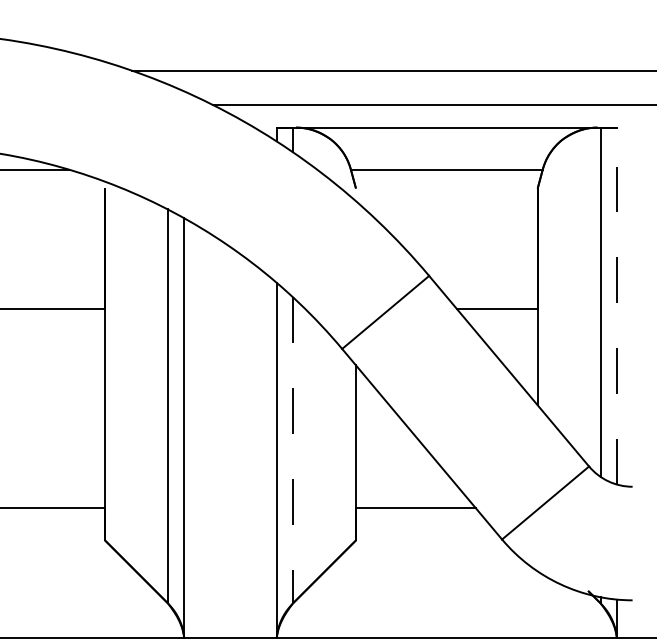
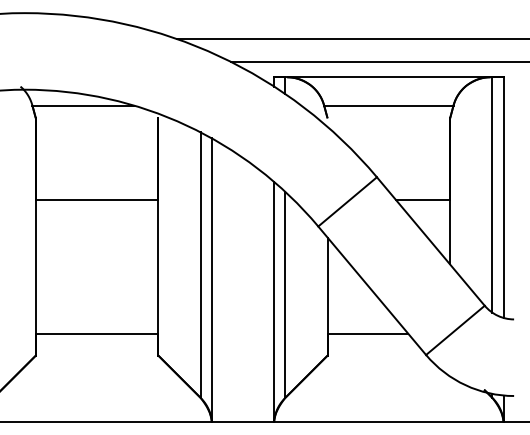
line: (616, 305) -> (503, 197), dashed -> solid
line: (293, 451) -> (285, 295), dashed -> solid

